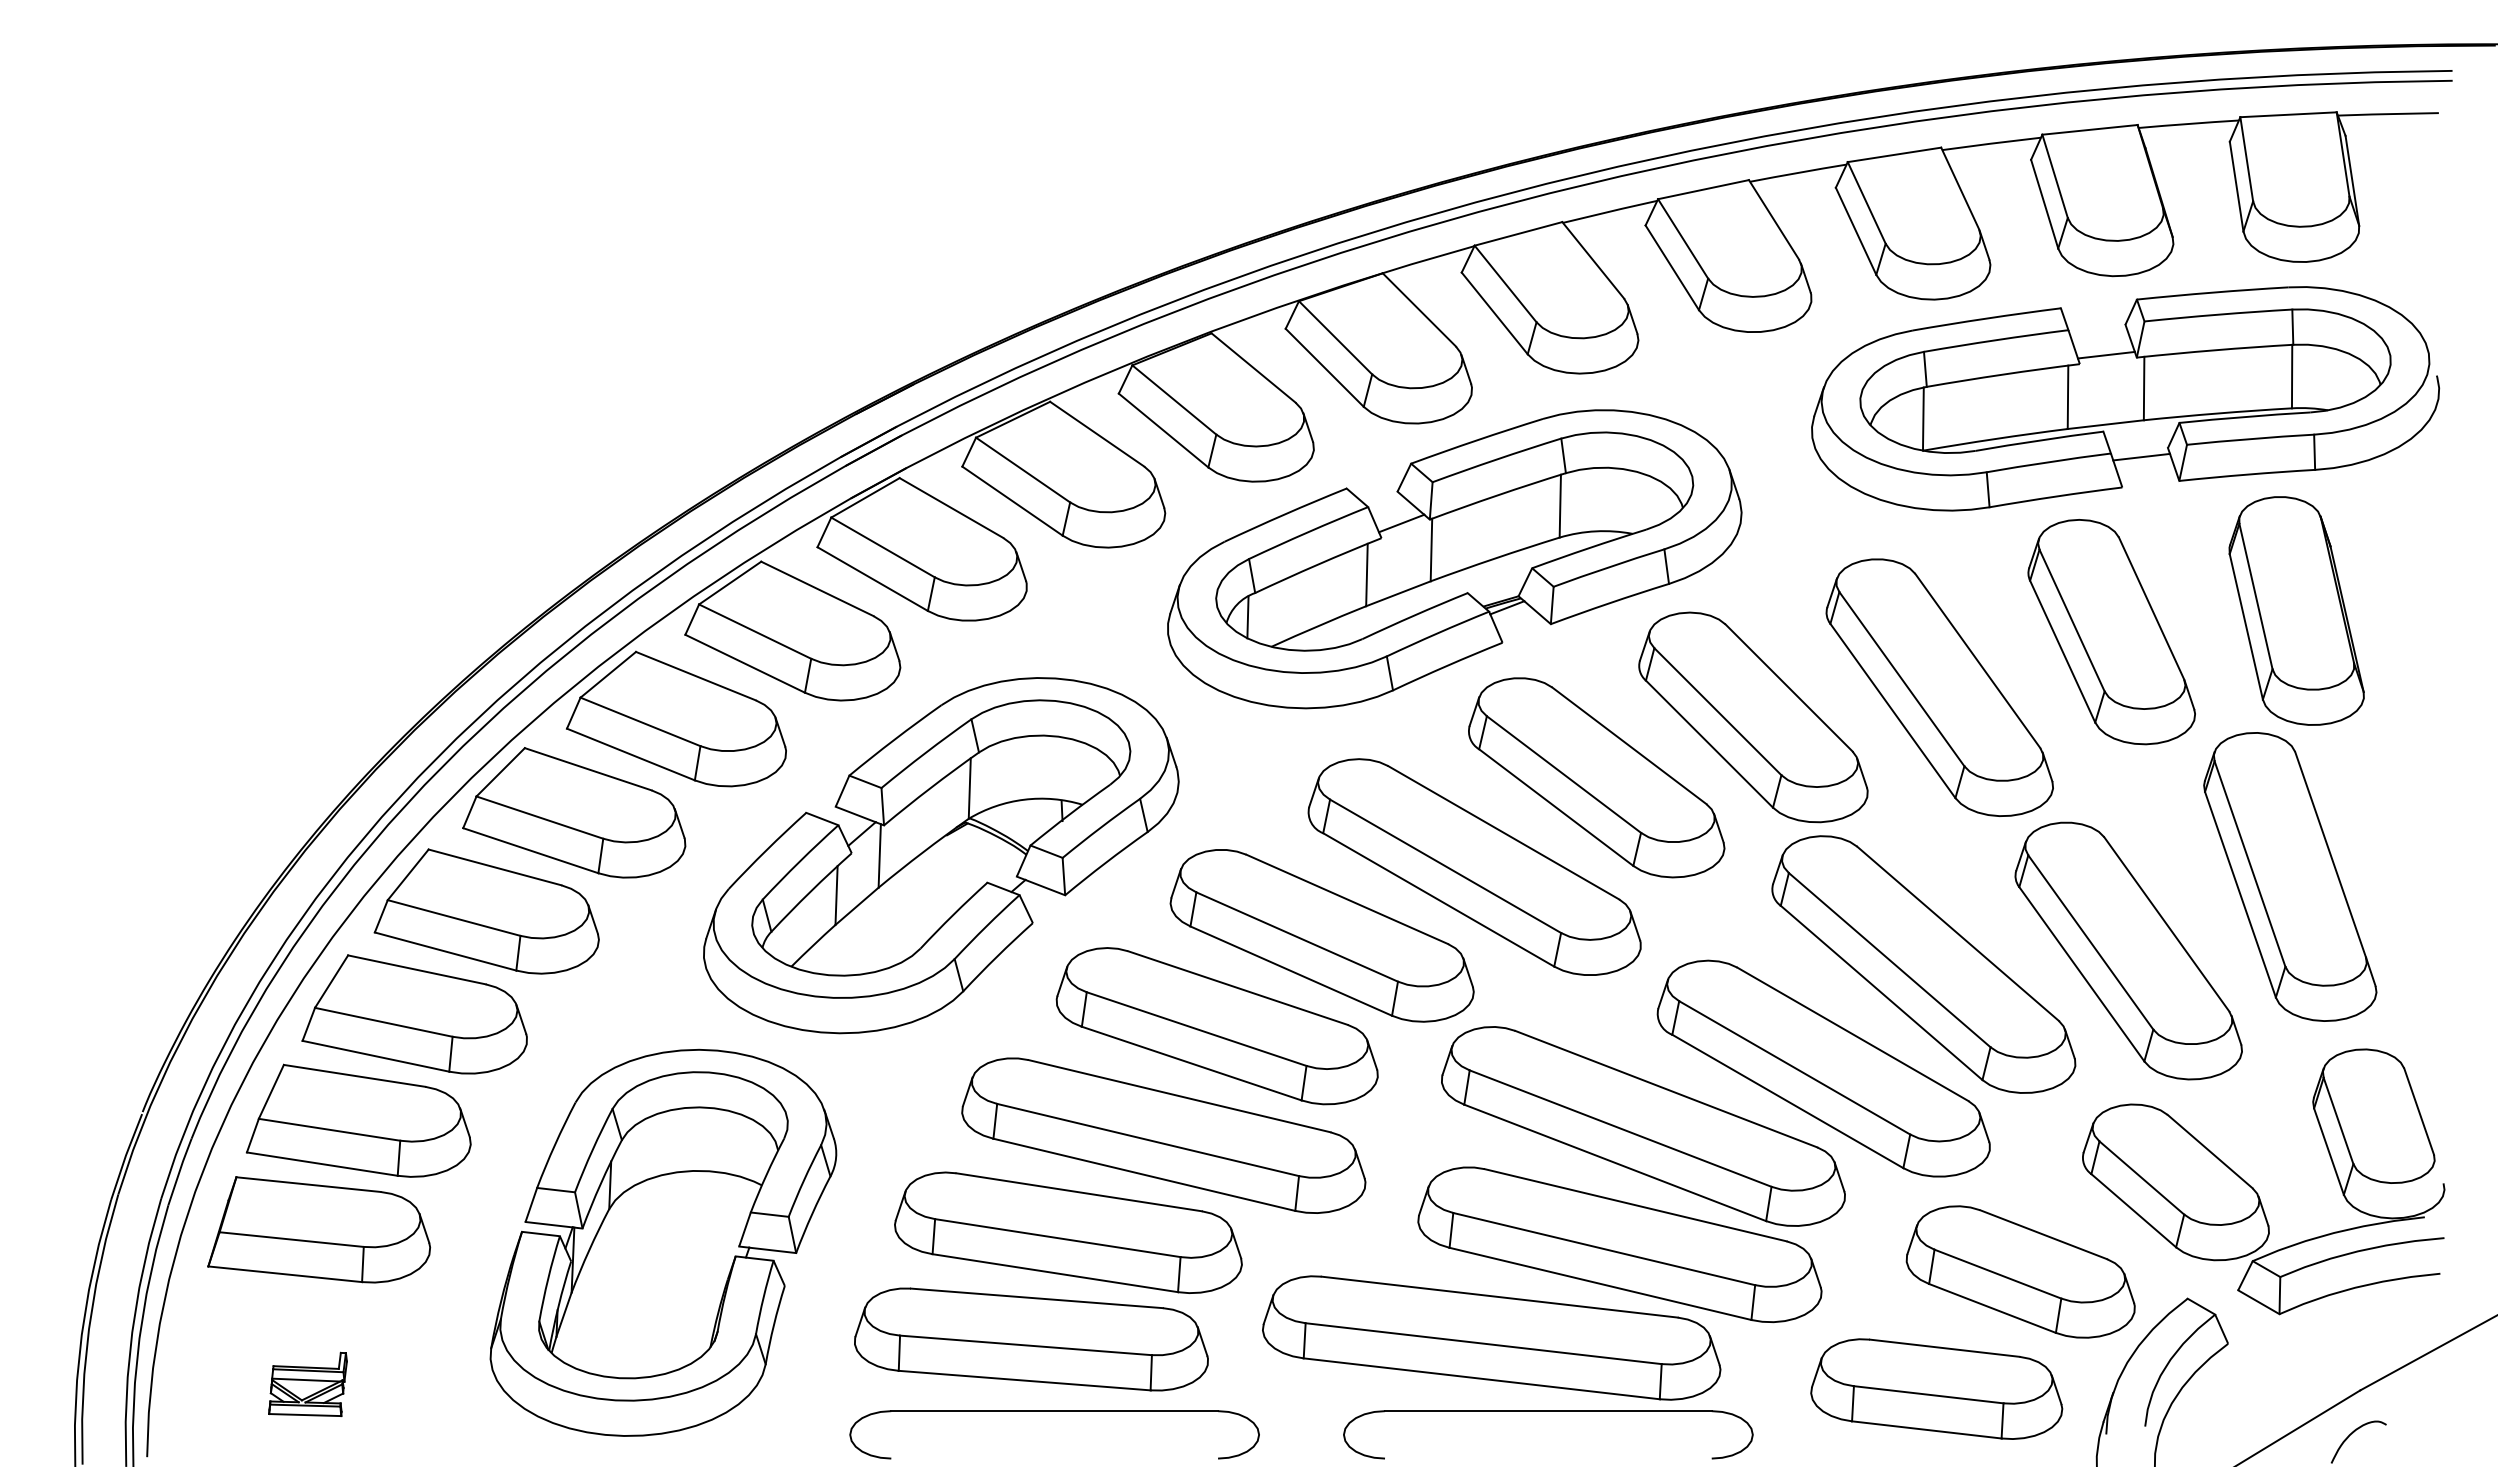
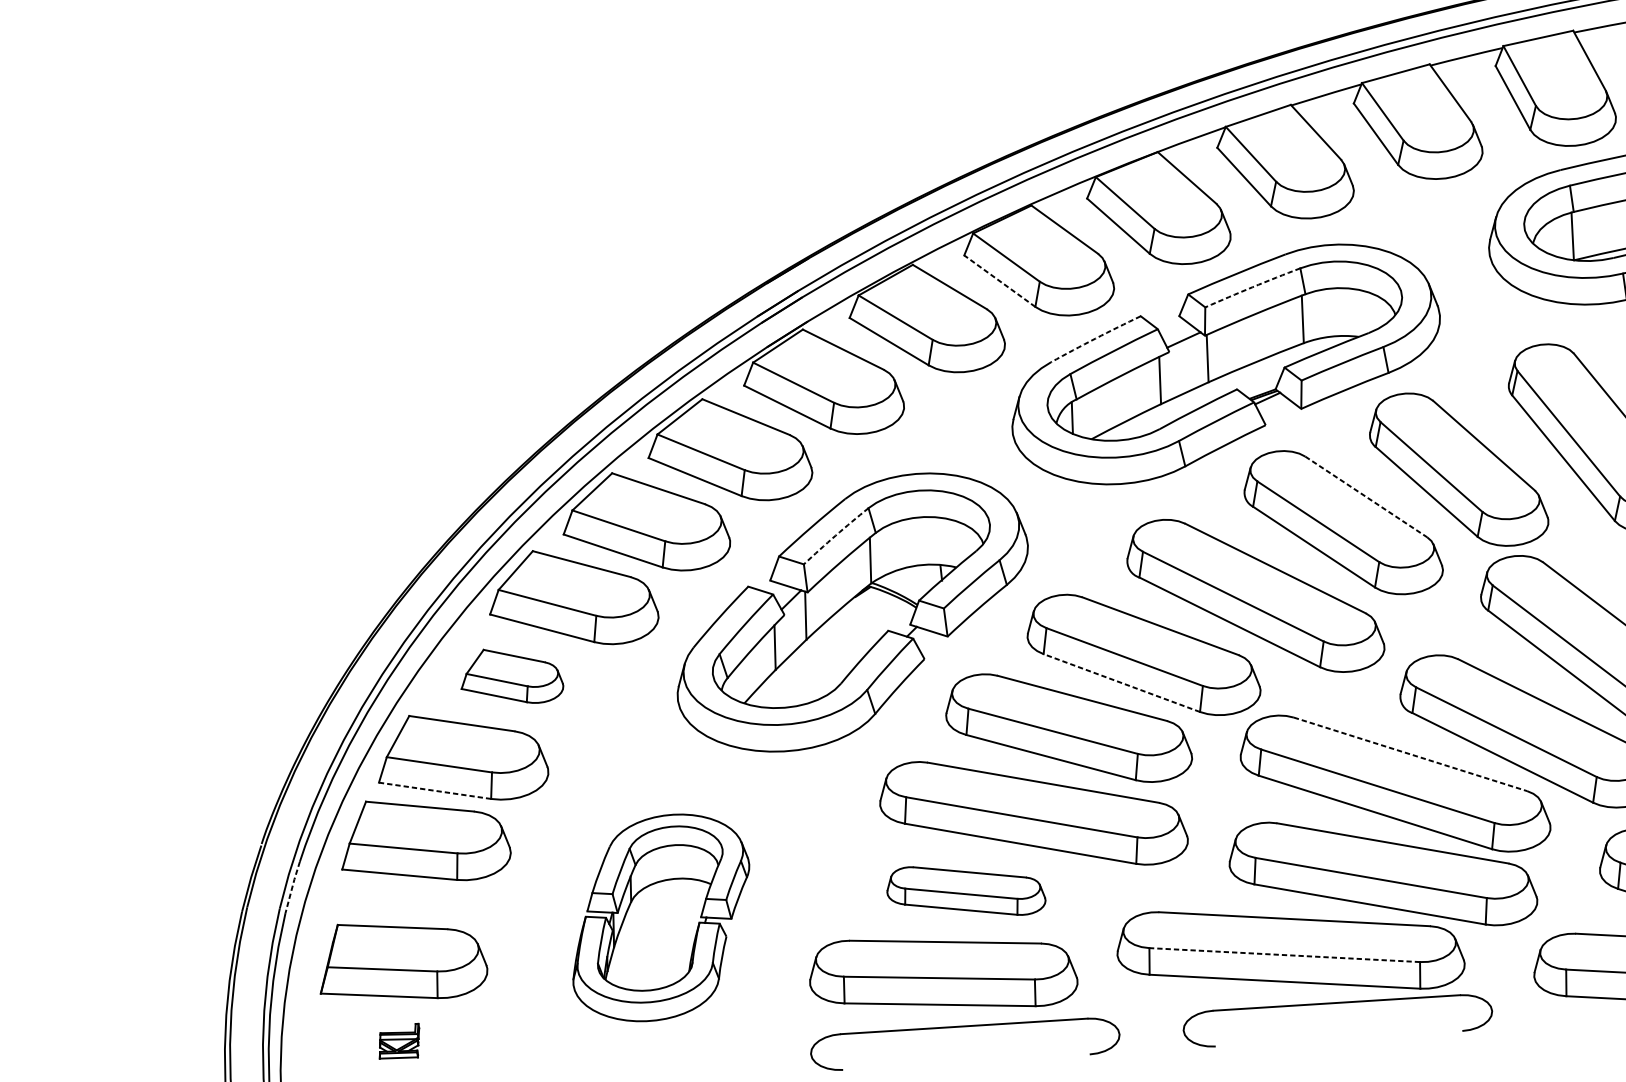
line: (1163, 430) -> (999, 281), solid -> dashed
arc: (1496, 459) -> (1252, 287), solid -> dashed
arc: (1285, 514) -> (1095, 338), solid -> dashed
line: (1629, 745) -> (1366, 496), solid -> dashed
arc: (925, 752) -> (835, 535), solid -> dashed
part: (486, 911) -> (511, 676), size x0.6
line: (1290, 970) -> (1121, 682), solid -> dashed
line: (375, 1056) -> (434, 790), solid -> dashed
line: (1666, 1089) -> (1410, 754), solid -> dashed
line: (179, 1171) -> (292, 887), solid -> dashed
part: (319, 1229) -> (402, 960), moved
part: (1068, 1232) -> (966, 890), size x0.6
part: (663, 1242) -> (660, 917), size x0.7
line: (1483, 1343) -> (1284, 954), solid -> dashed
part: (307, 1384) -> (399, 1041), size x0.7

